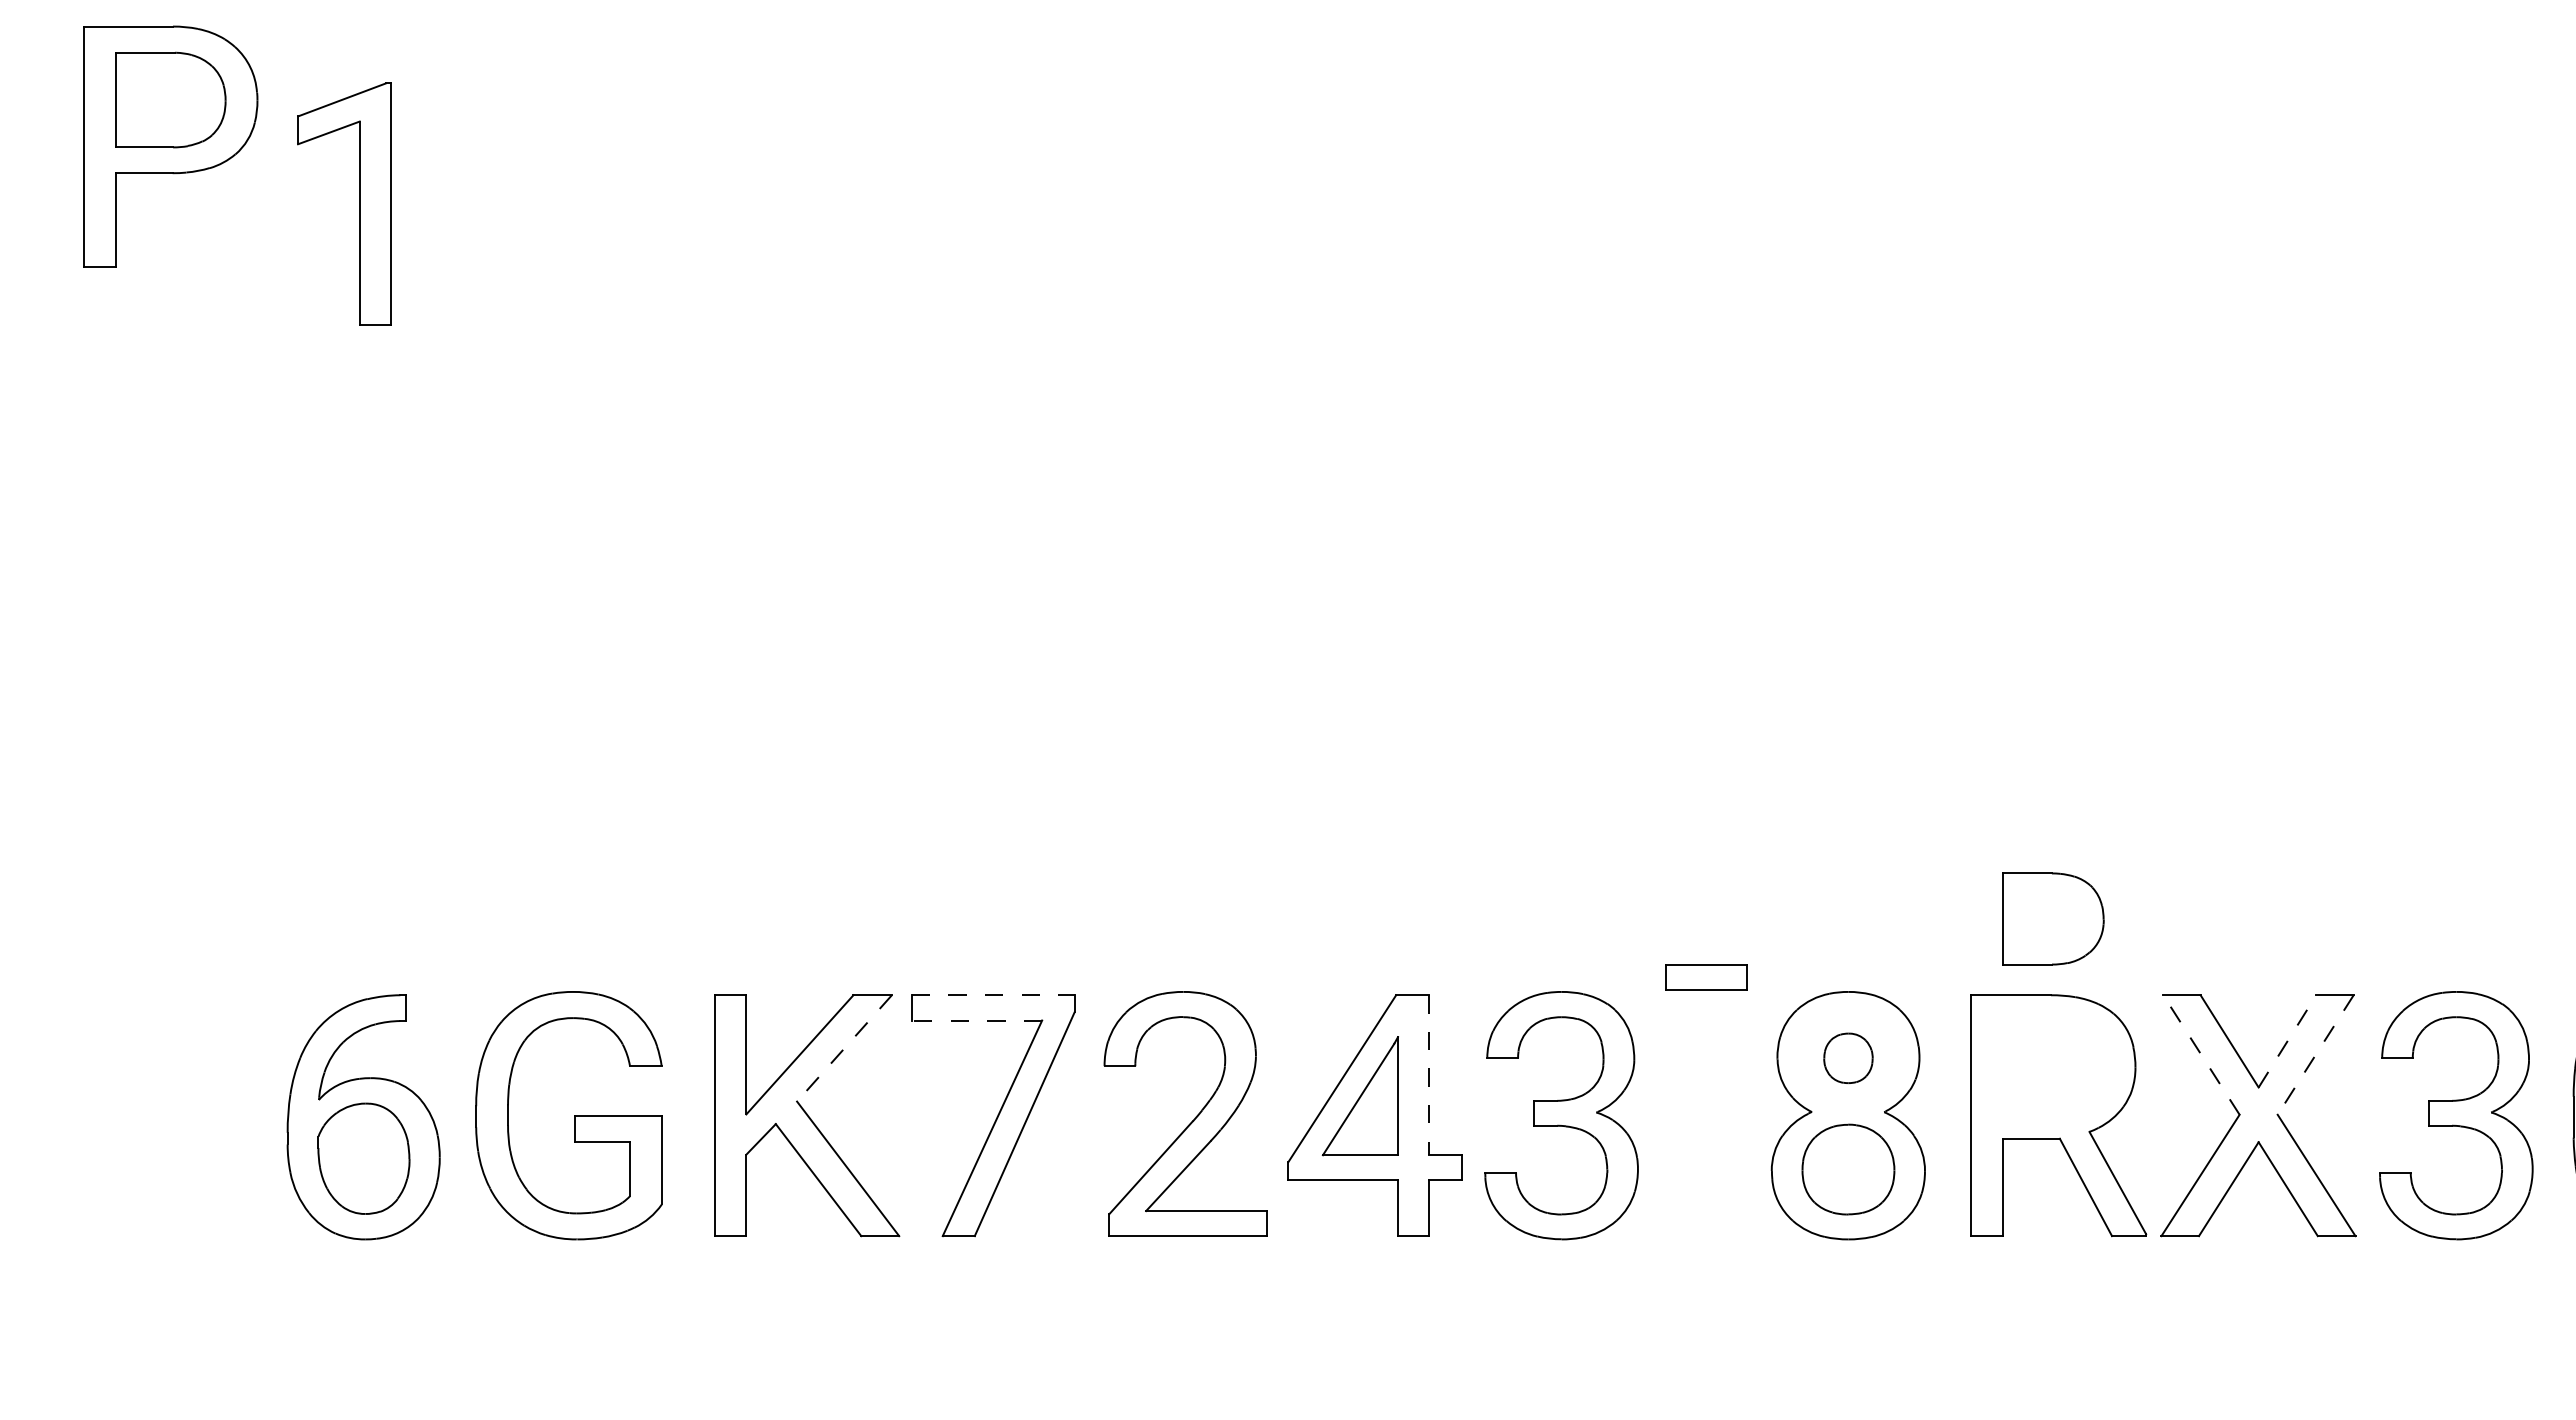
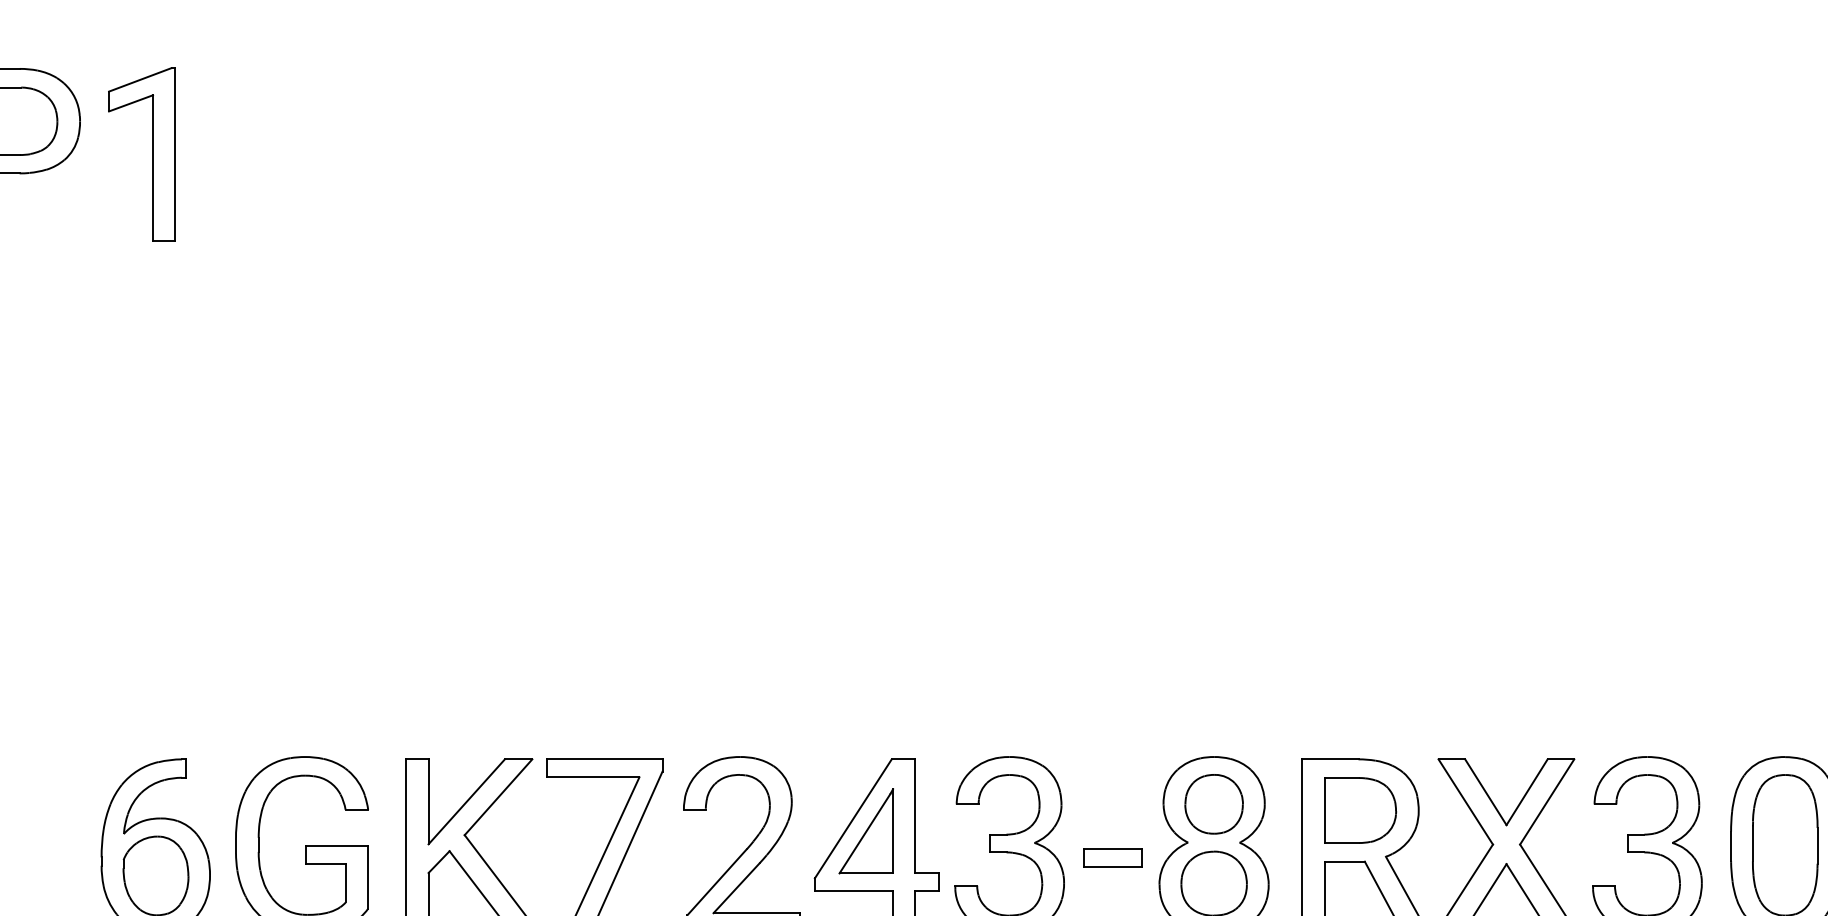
part: (359, 203) -> (152, 153), moved
part: (2053, 918) -> (1360, 810), moved
part: (1706, 977) -> (1112, 857), moved
line: (993, 995) -> (604, 759), dashed -> solid
line: (976, 1020) -> (592, 777), dashed -> solid
line: (2287, 1040) -> (1527, 791), dashed -> solid
line: (844, 1048) -> (498, 797), dashed -> solid
line: (2201, 1055) -> (1465, 802), dashed -> solid
line: (2315, 1055) -> (1547, 802), dashed -> solid
part: (1848, 1058) -> (1214, 804), size x1.67
line: (1428, 1075) -> (914, 816), dashed -> solid

